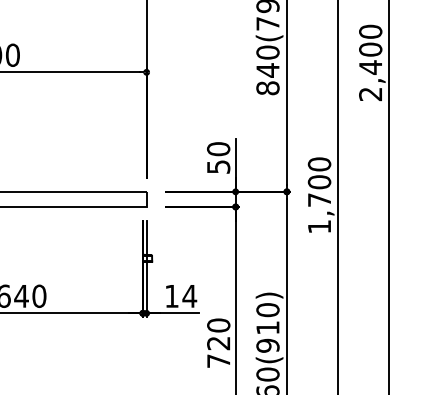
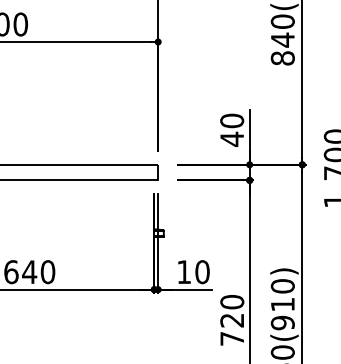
text: (218, 166) -> (232, 138), 50 -> 40
text: (189, 295) -> (202, 271), 14 -> 10

